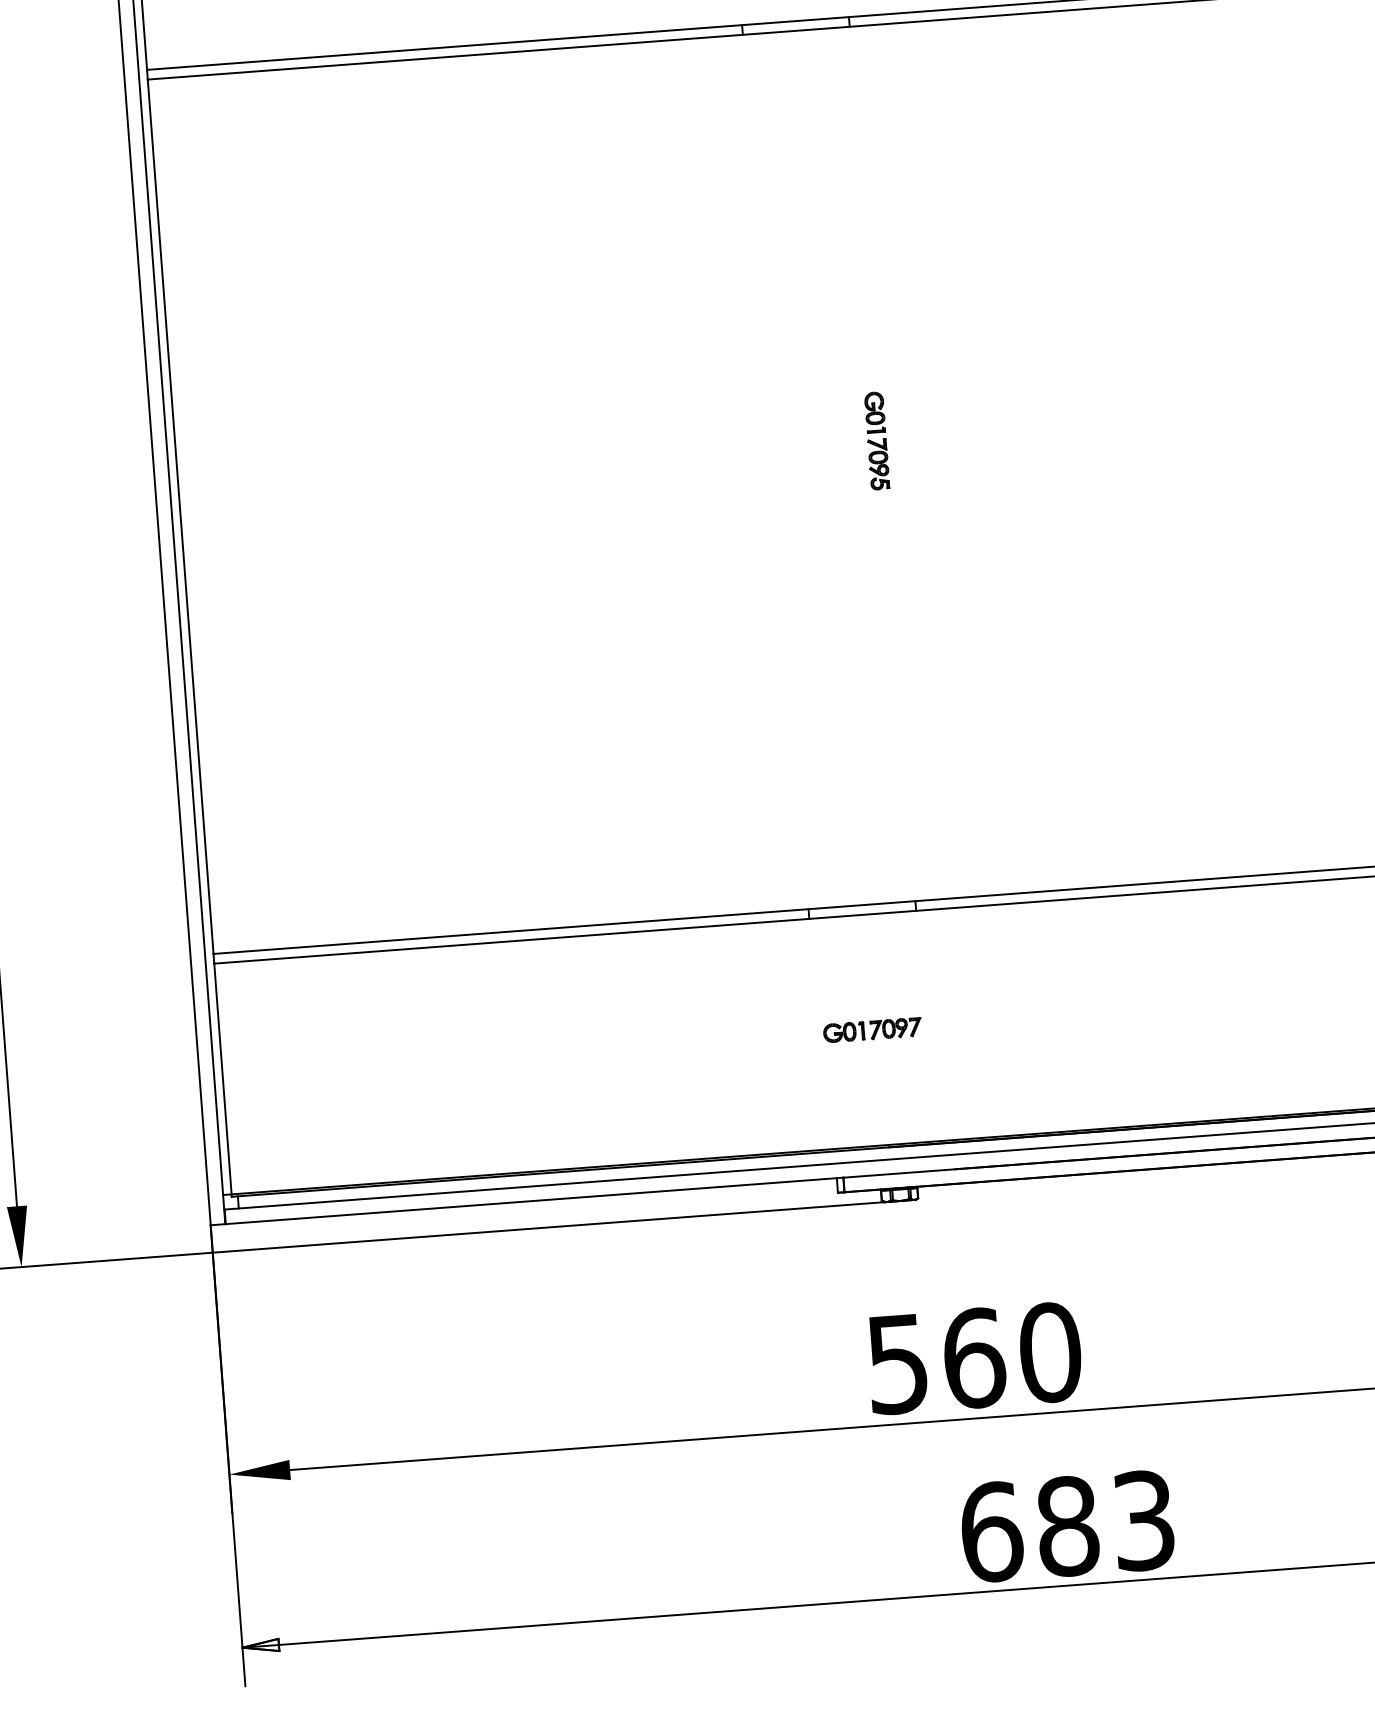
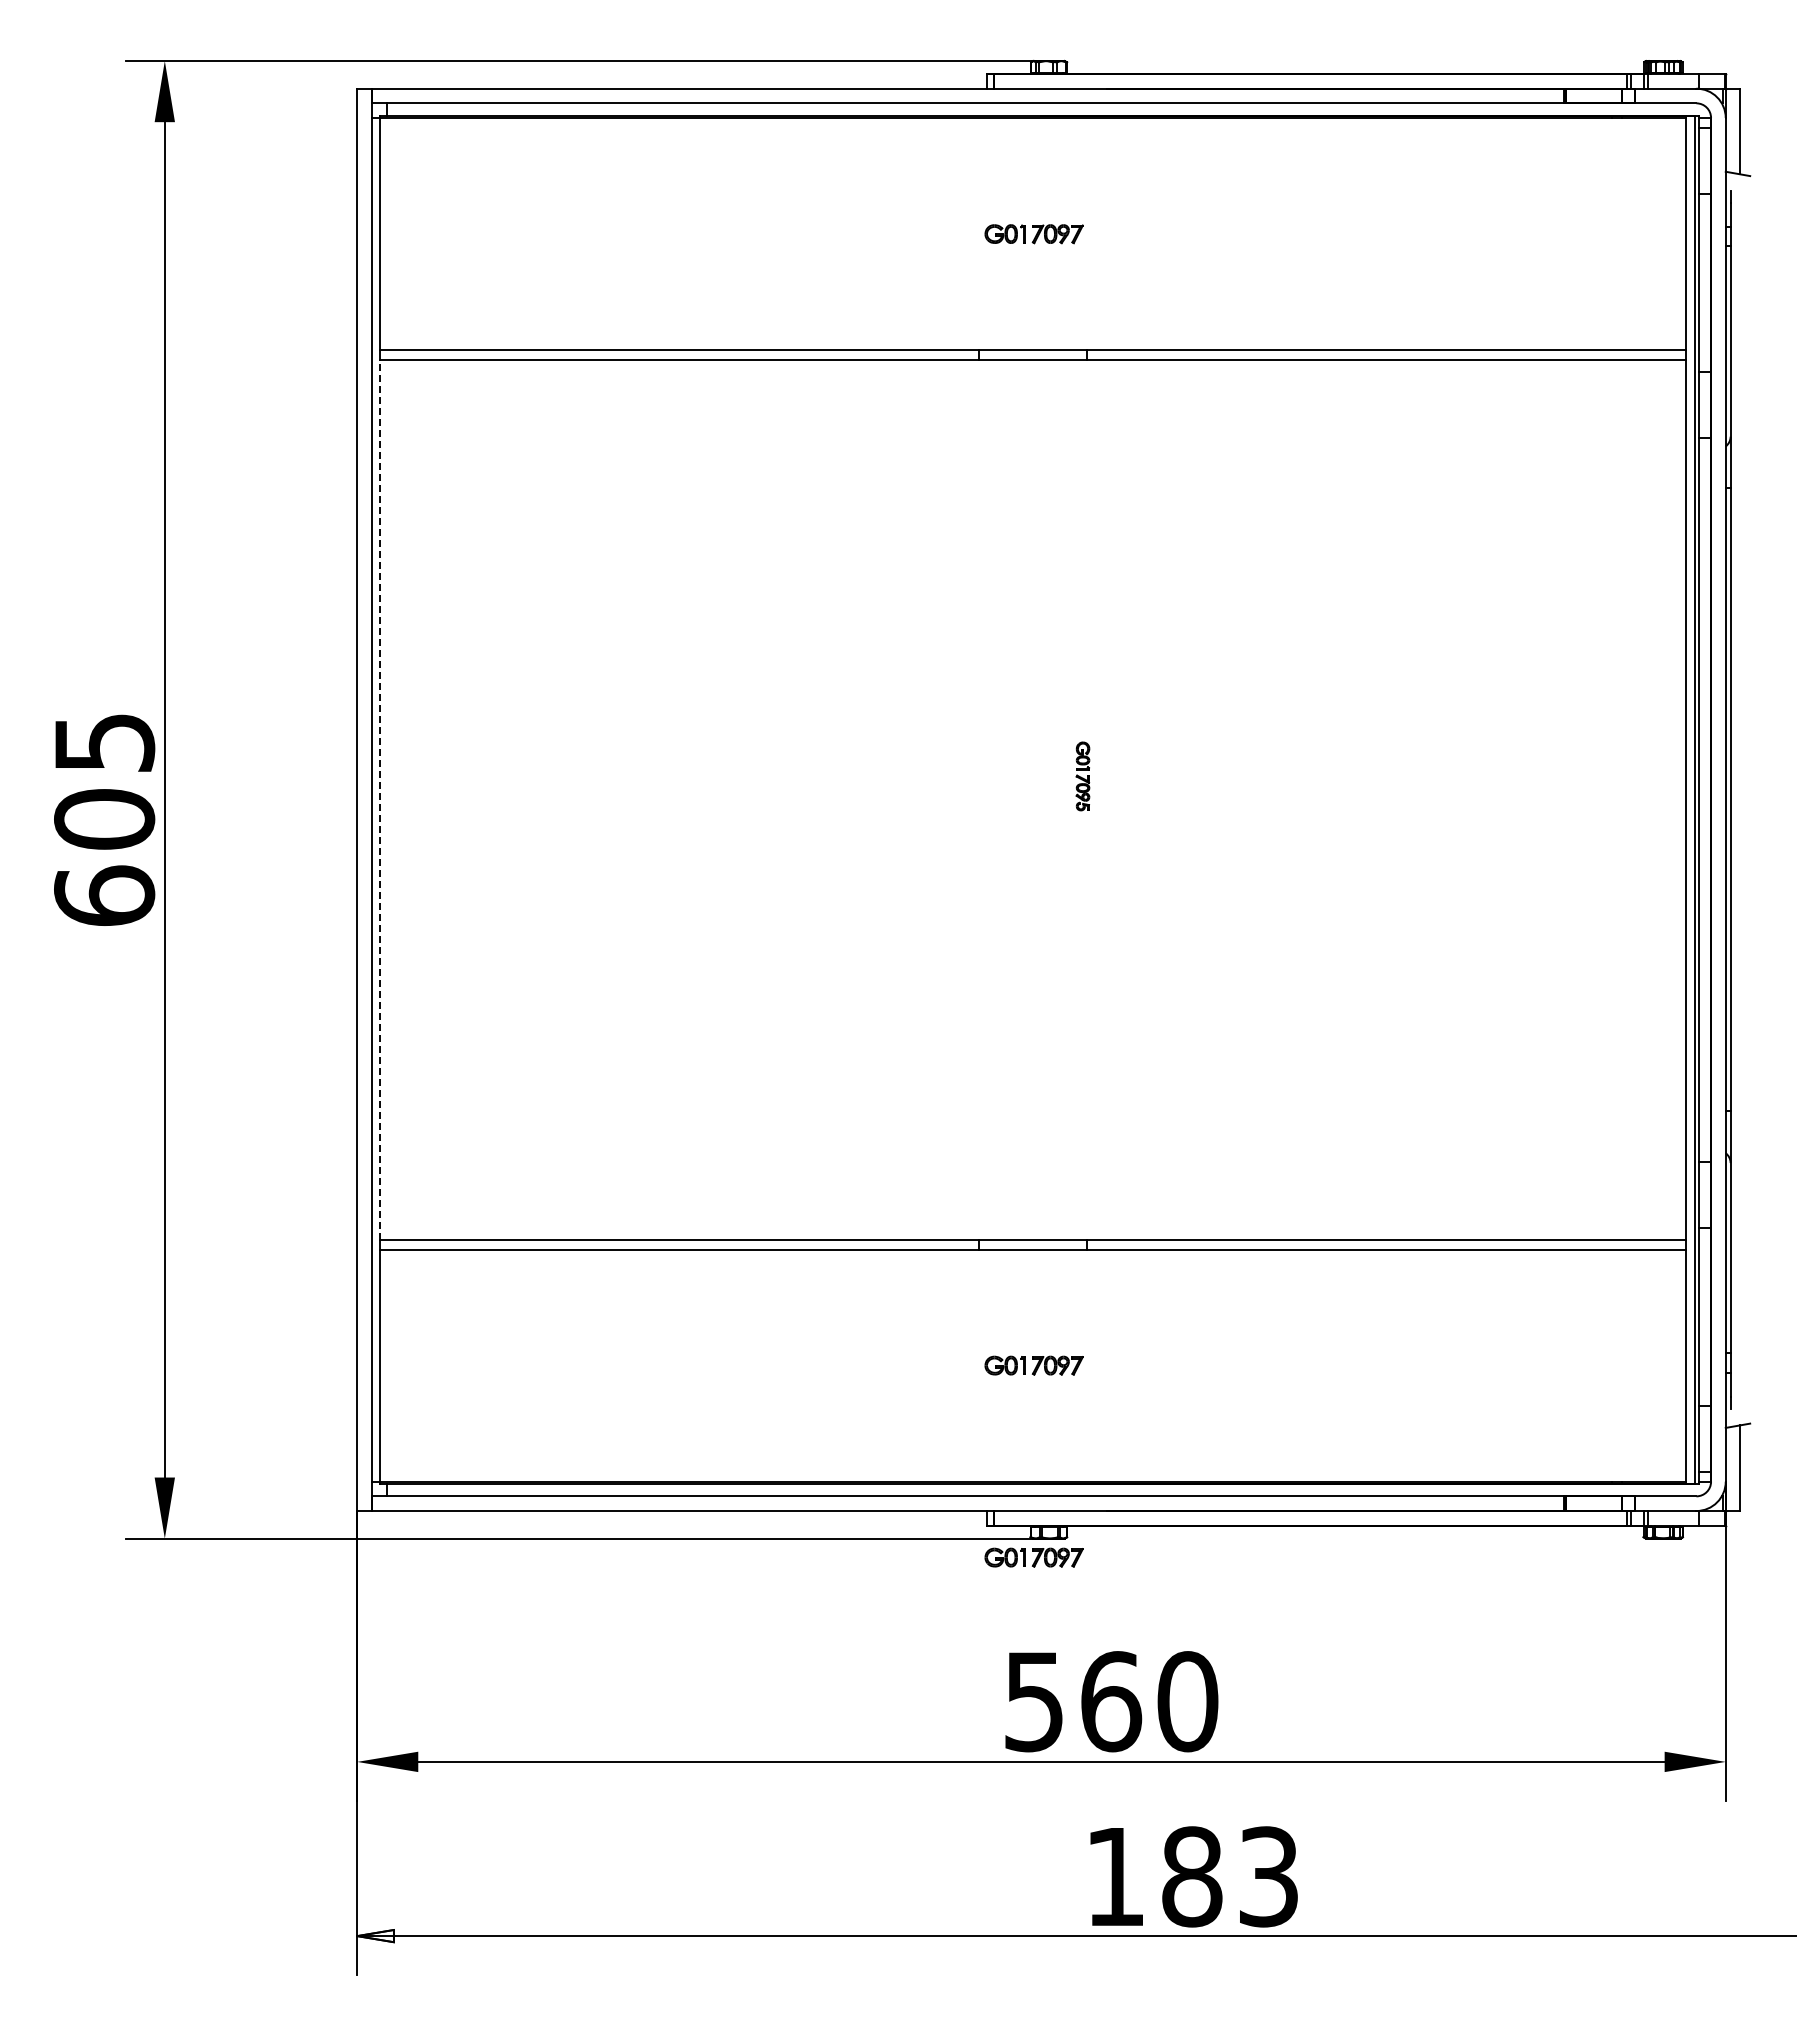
part: (876, 441) -> (1082, 776), size x0.7
line: (180, 516) -> (380, 799), solid -> dashed
part: (886, 1220) -> (1033, 1557), added
text: (991, 1531) -> (1115, 1876), 683 -> 183

